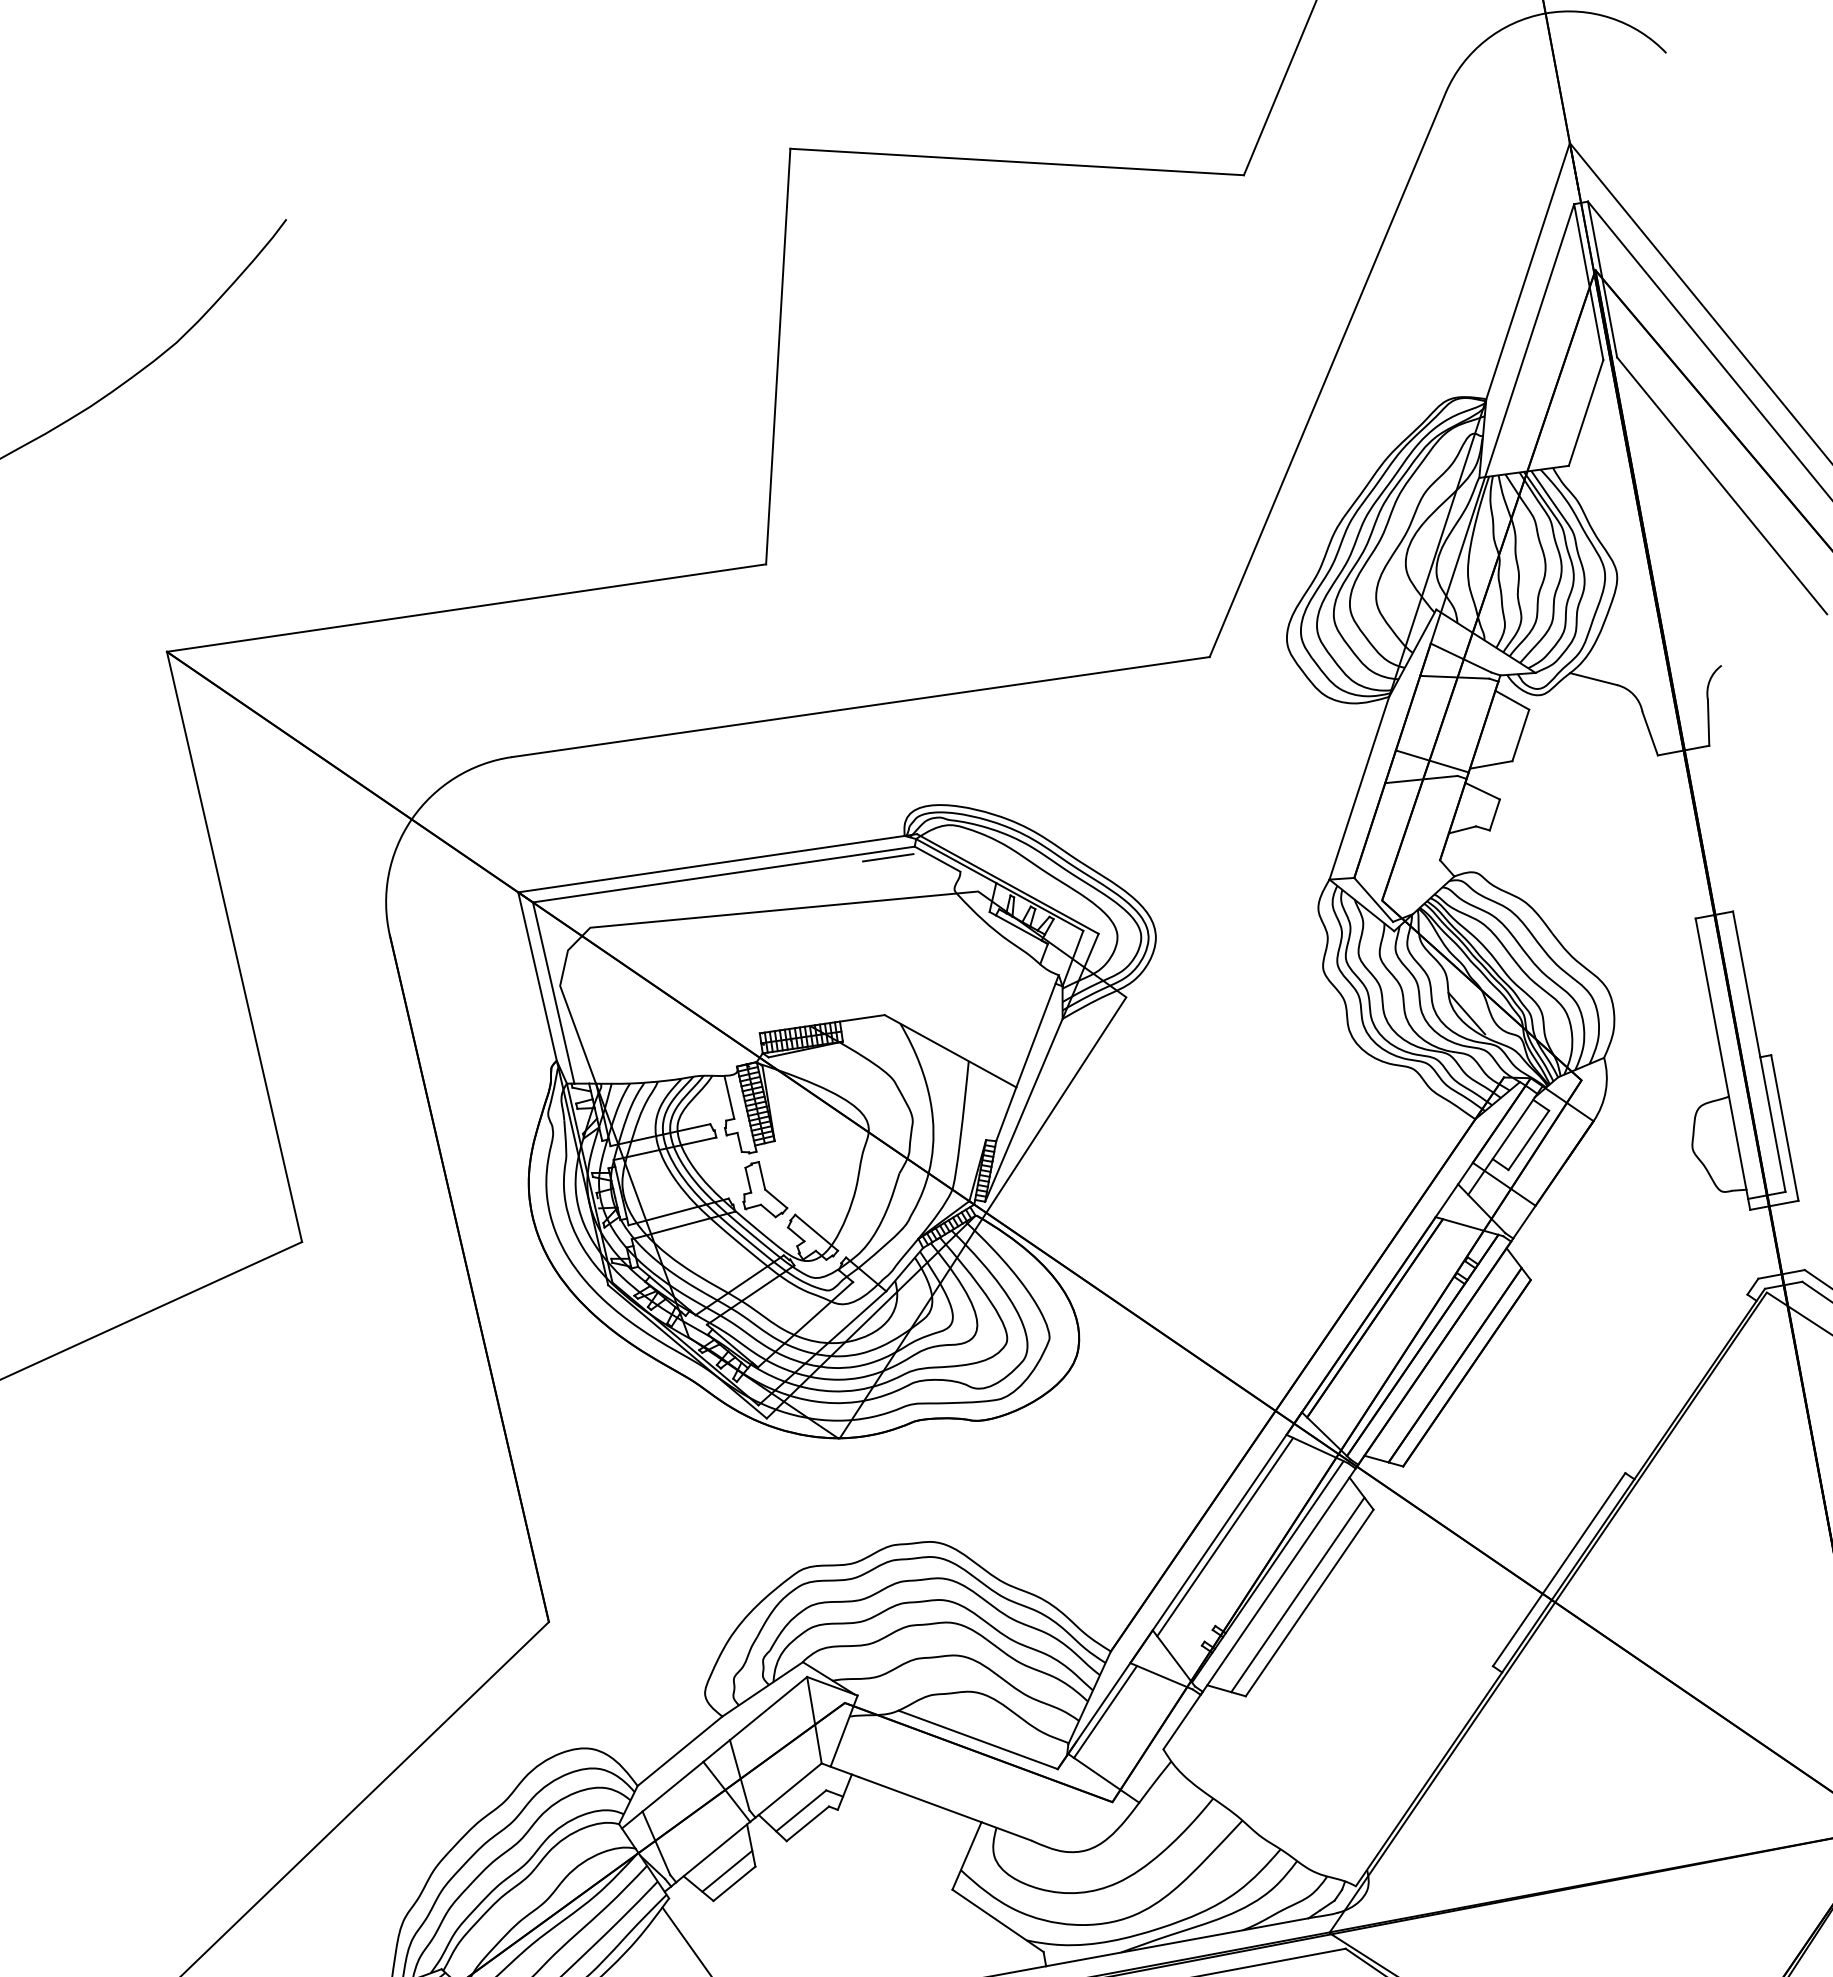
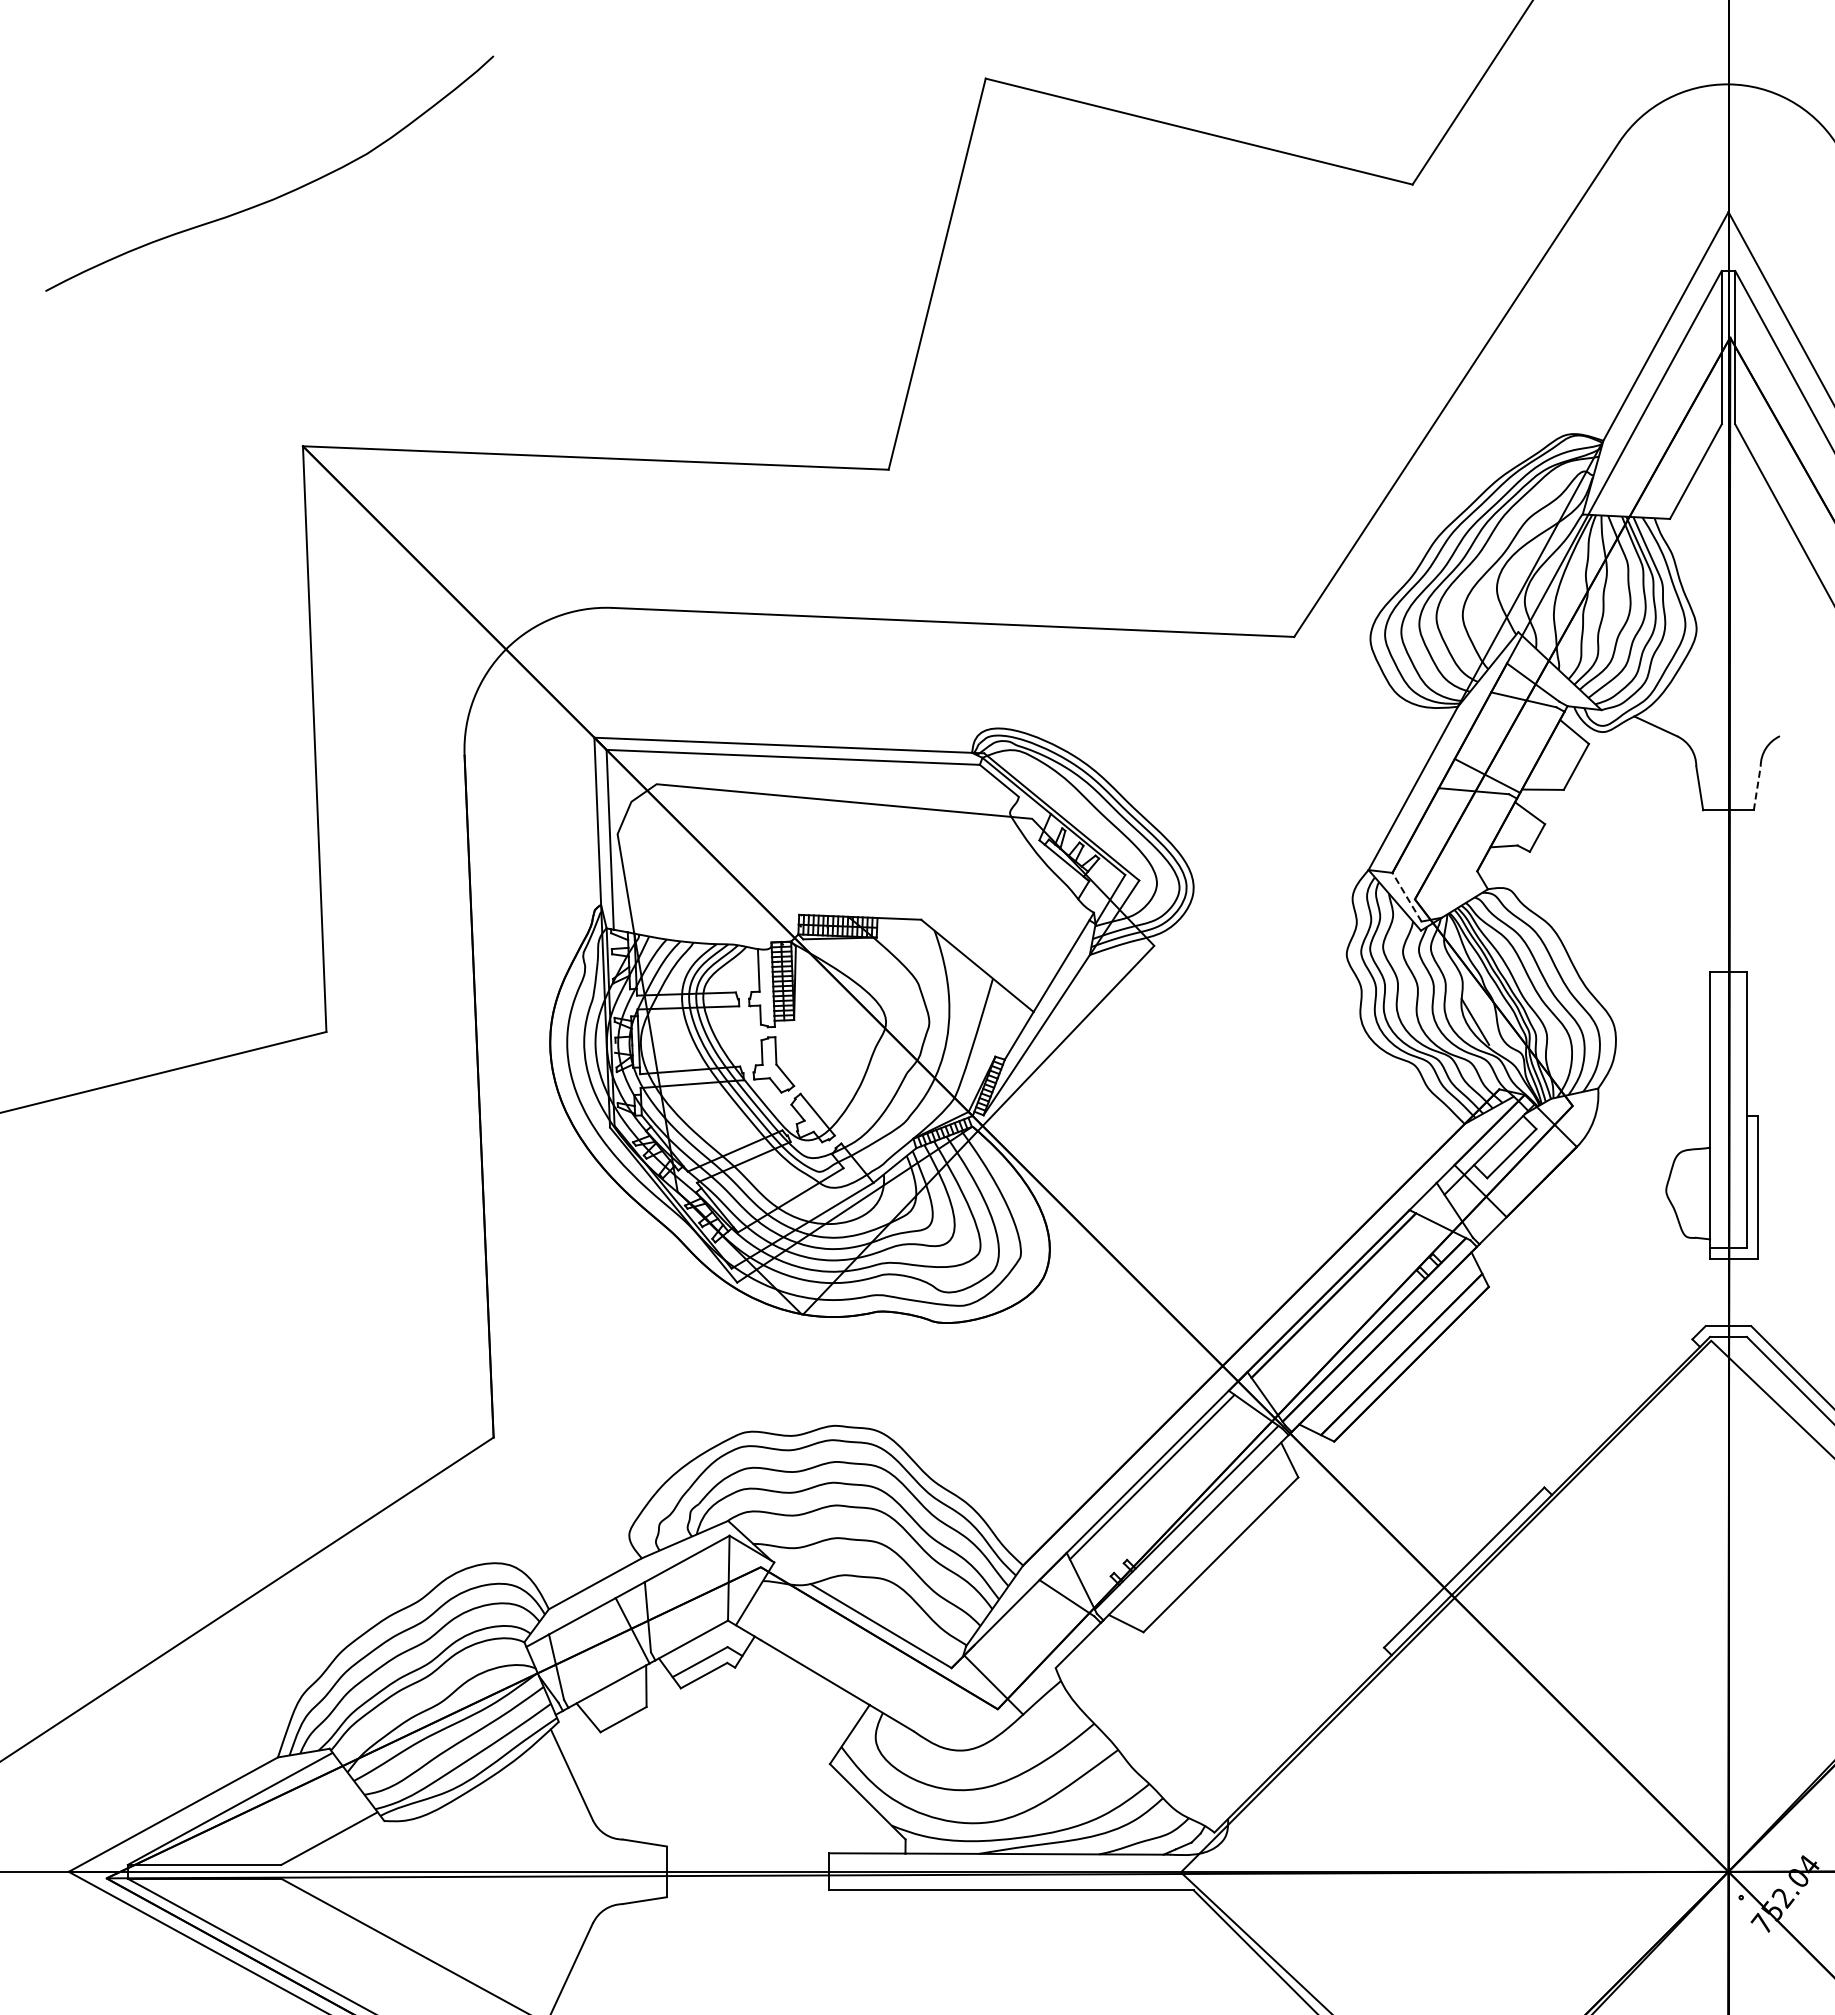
line: (1708, 721) -> (1757, 787), solid -> dashed
line: (888, 857) -> (952, 770), removed
line: (1373, 899) -> (1406, 896), solid -> dashed
line: (1297, 1594) -> (1210, 1544), removed
line: (1105, 1712) -> (1007, 1622), removed
line: (726, 1871) -> (618, 1706), removed

